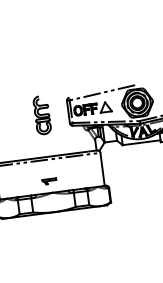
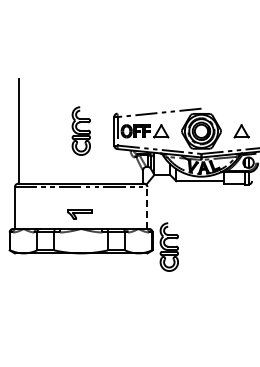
line: (102, 169) -> (147, 208), solid -> dashed
part: (49, 181) -> (79, 214), size x1.4
part: (123, 197) -> (168, 246), added

